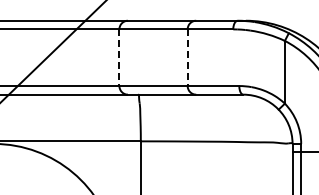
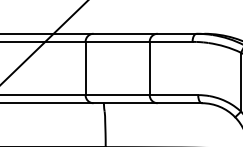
line: (119, 58) -> (85, 69), dashed -> solid
line: (187, 58) -> (149, 69), dashed -> solid

